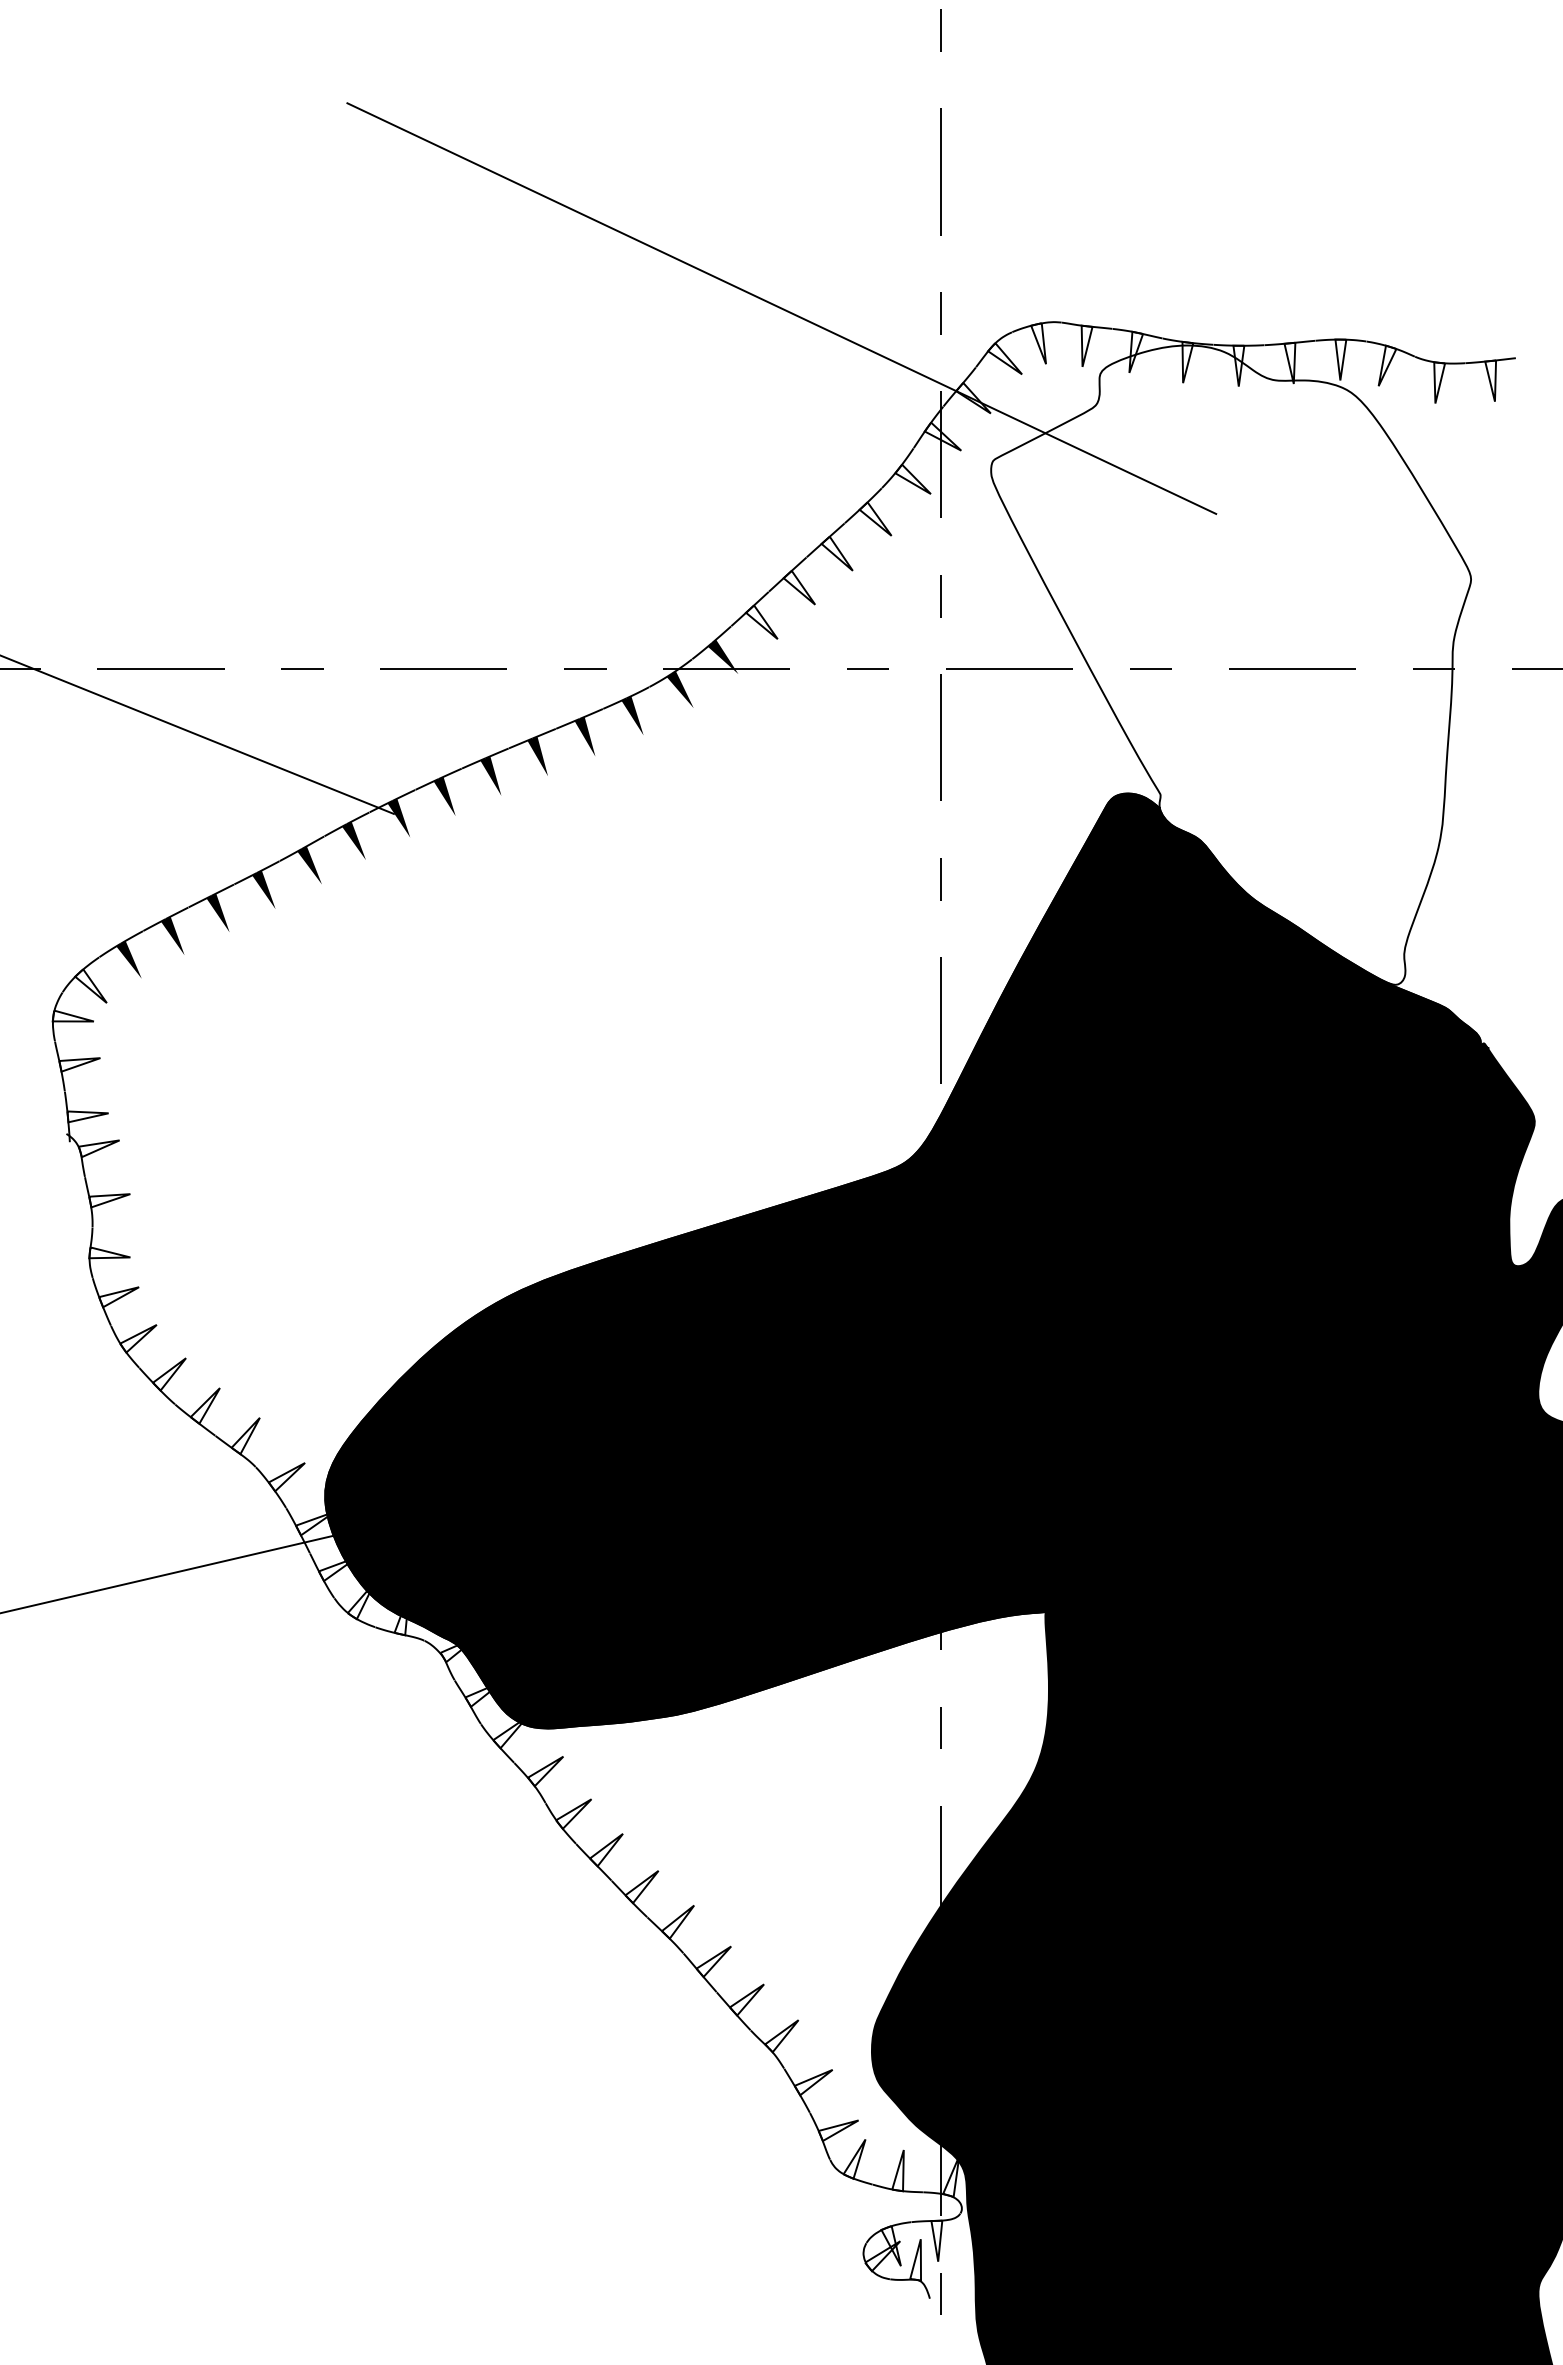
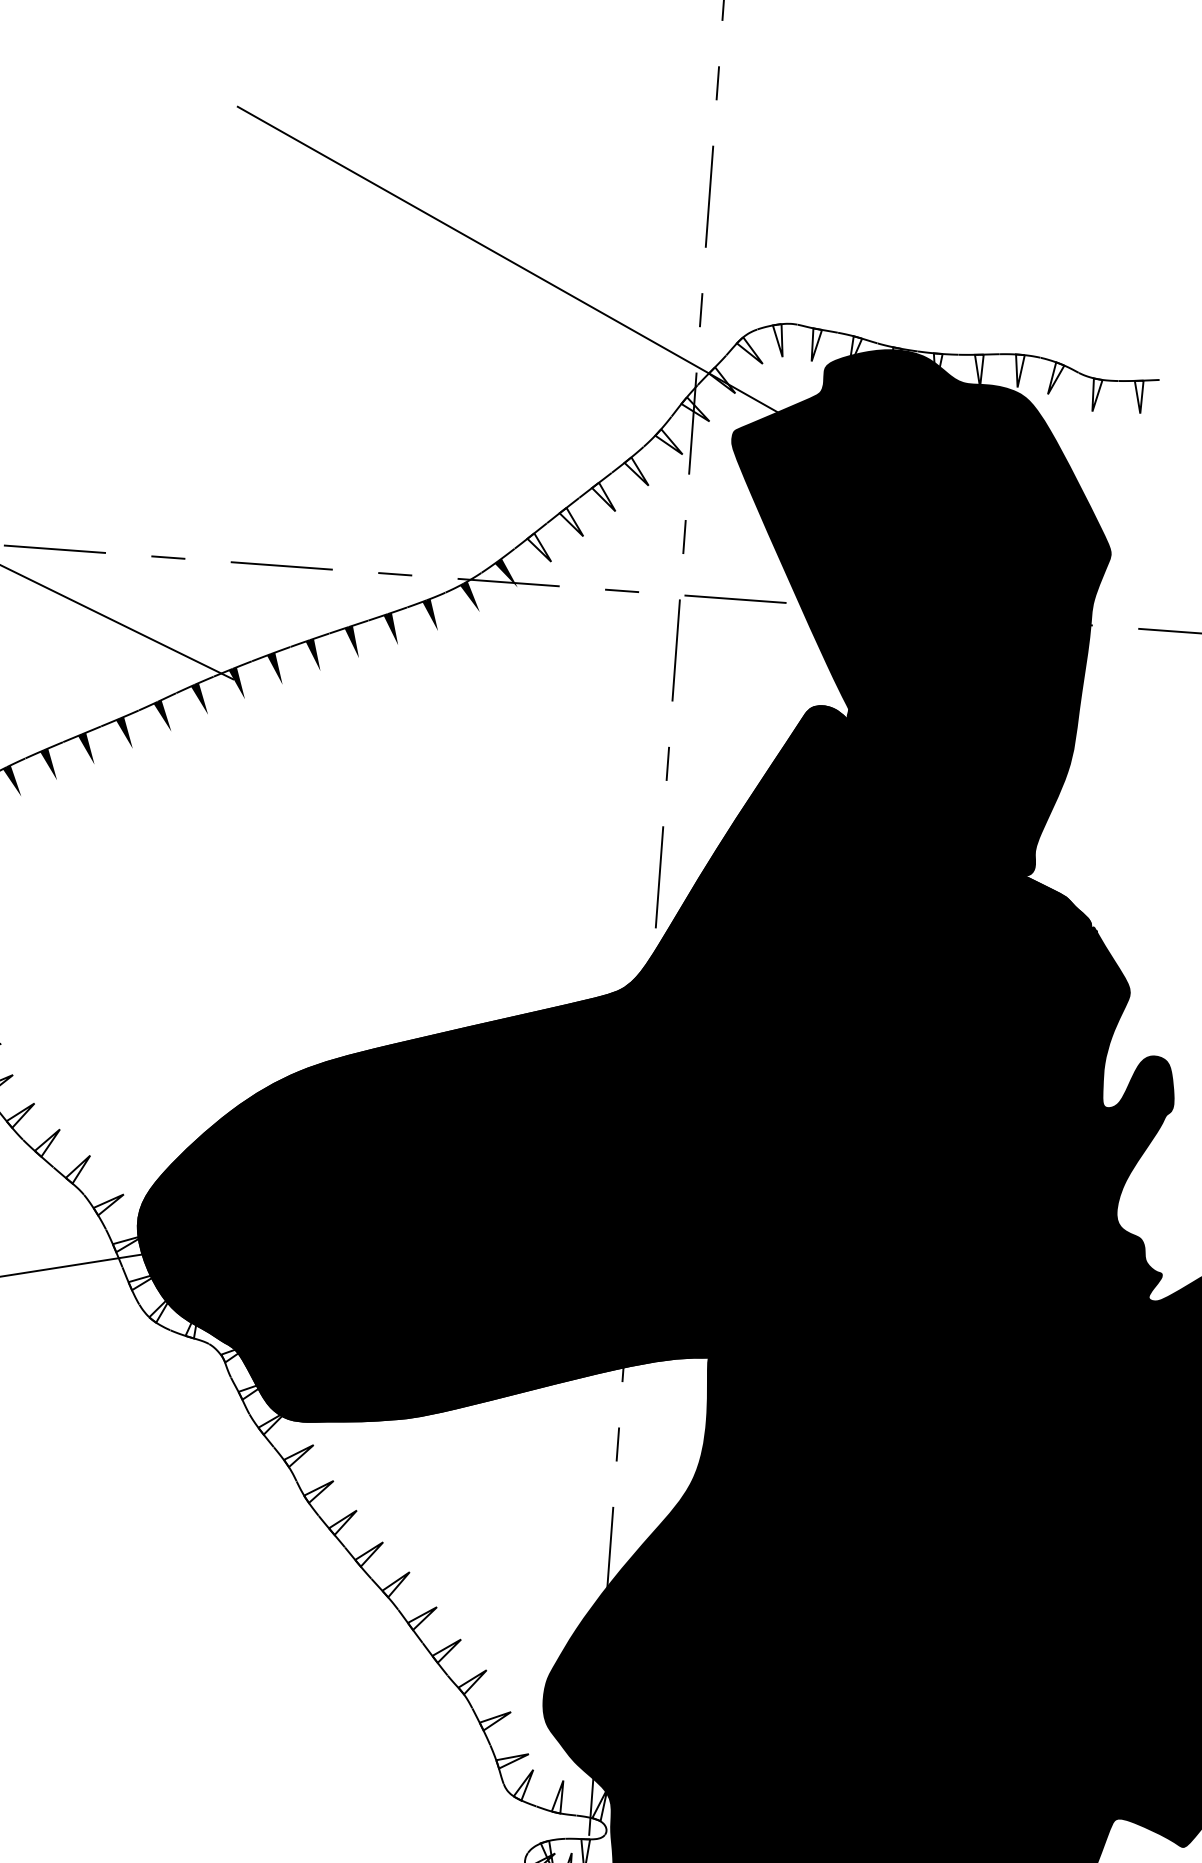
fill: (1230, 664) -> (912, 608), added

